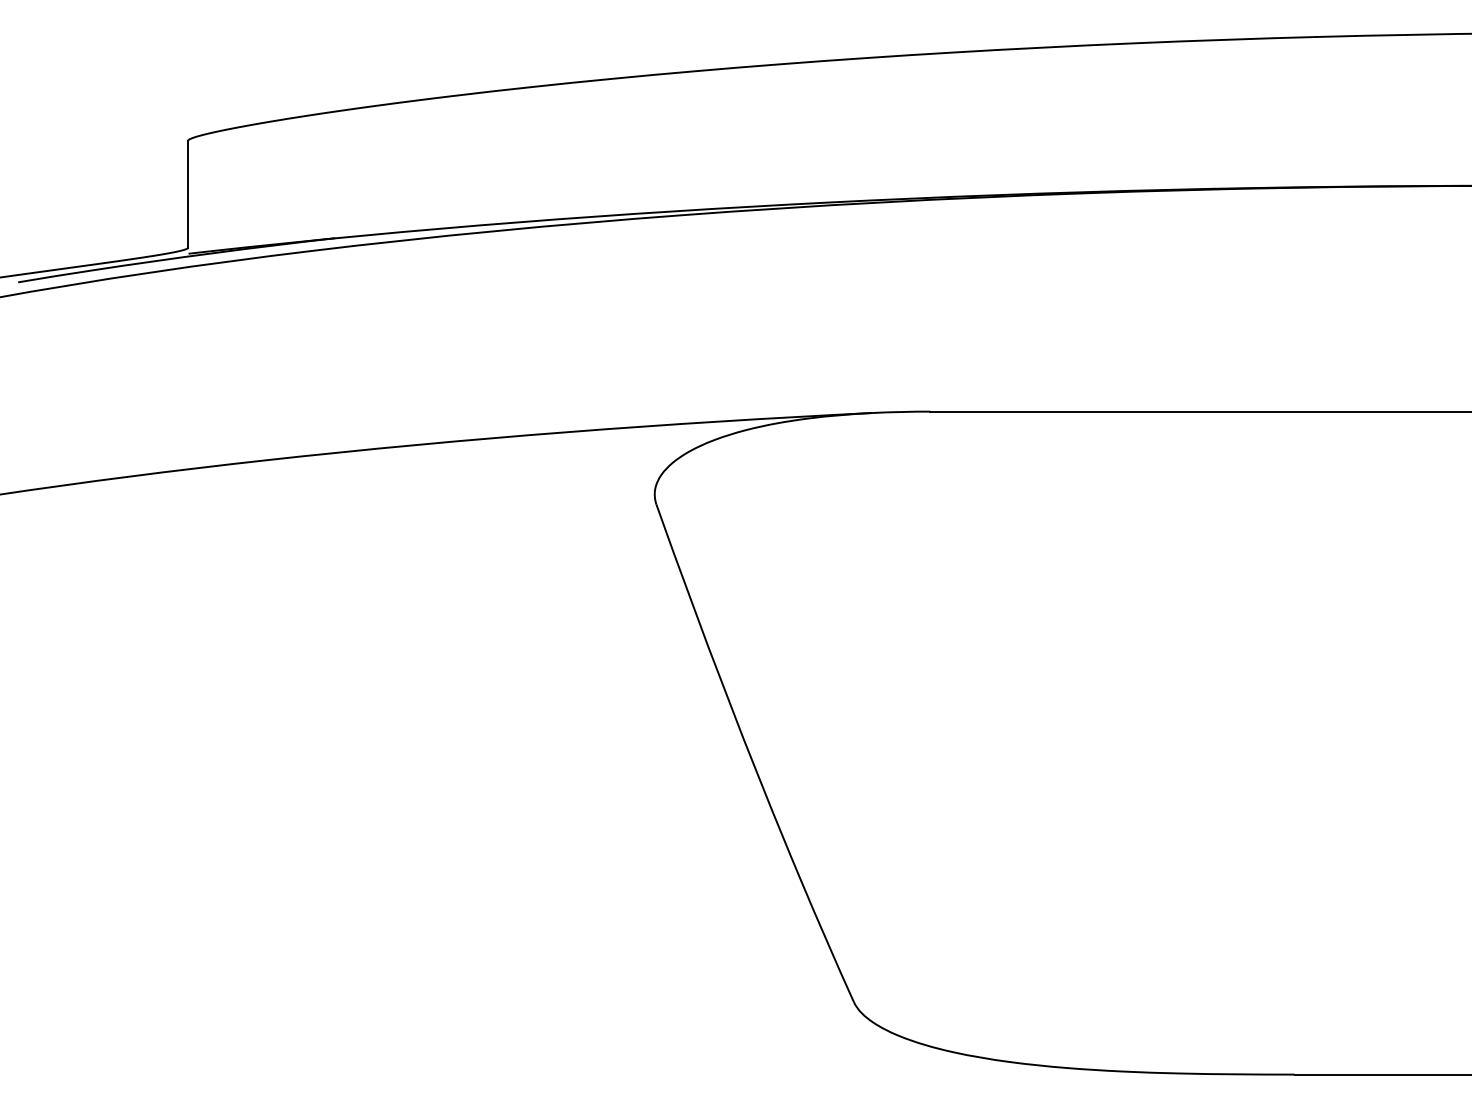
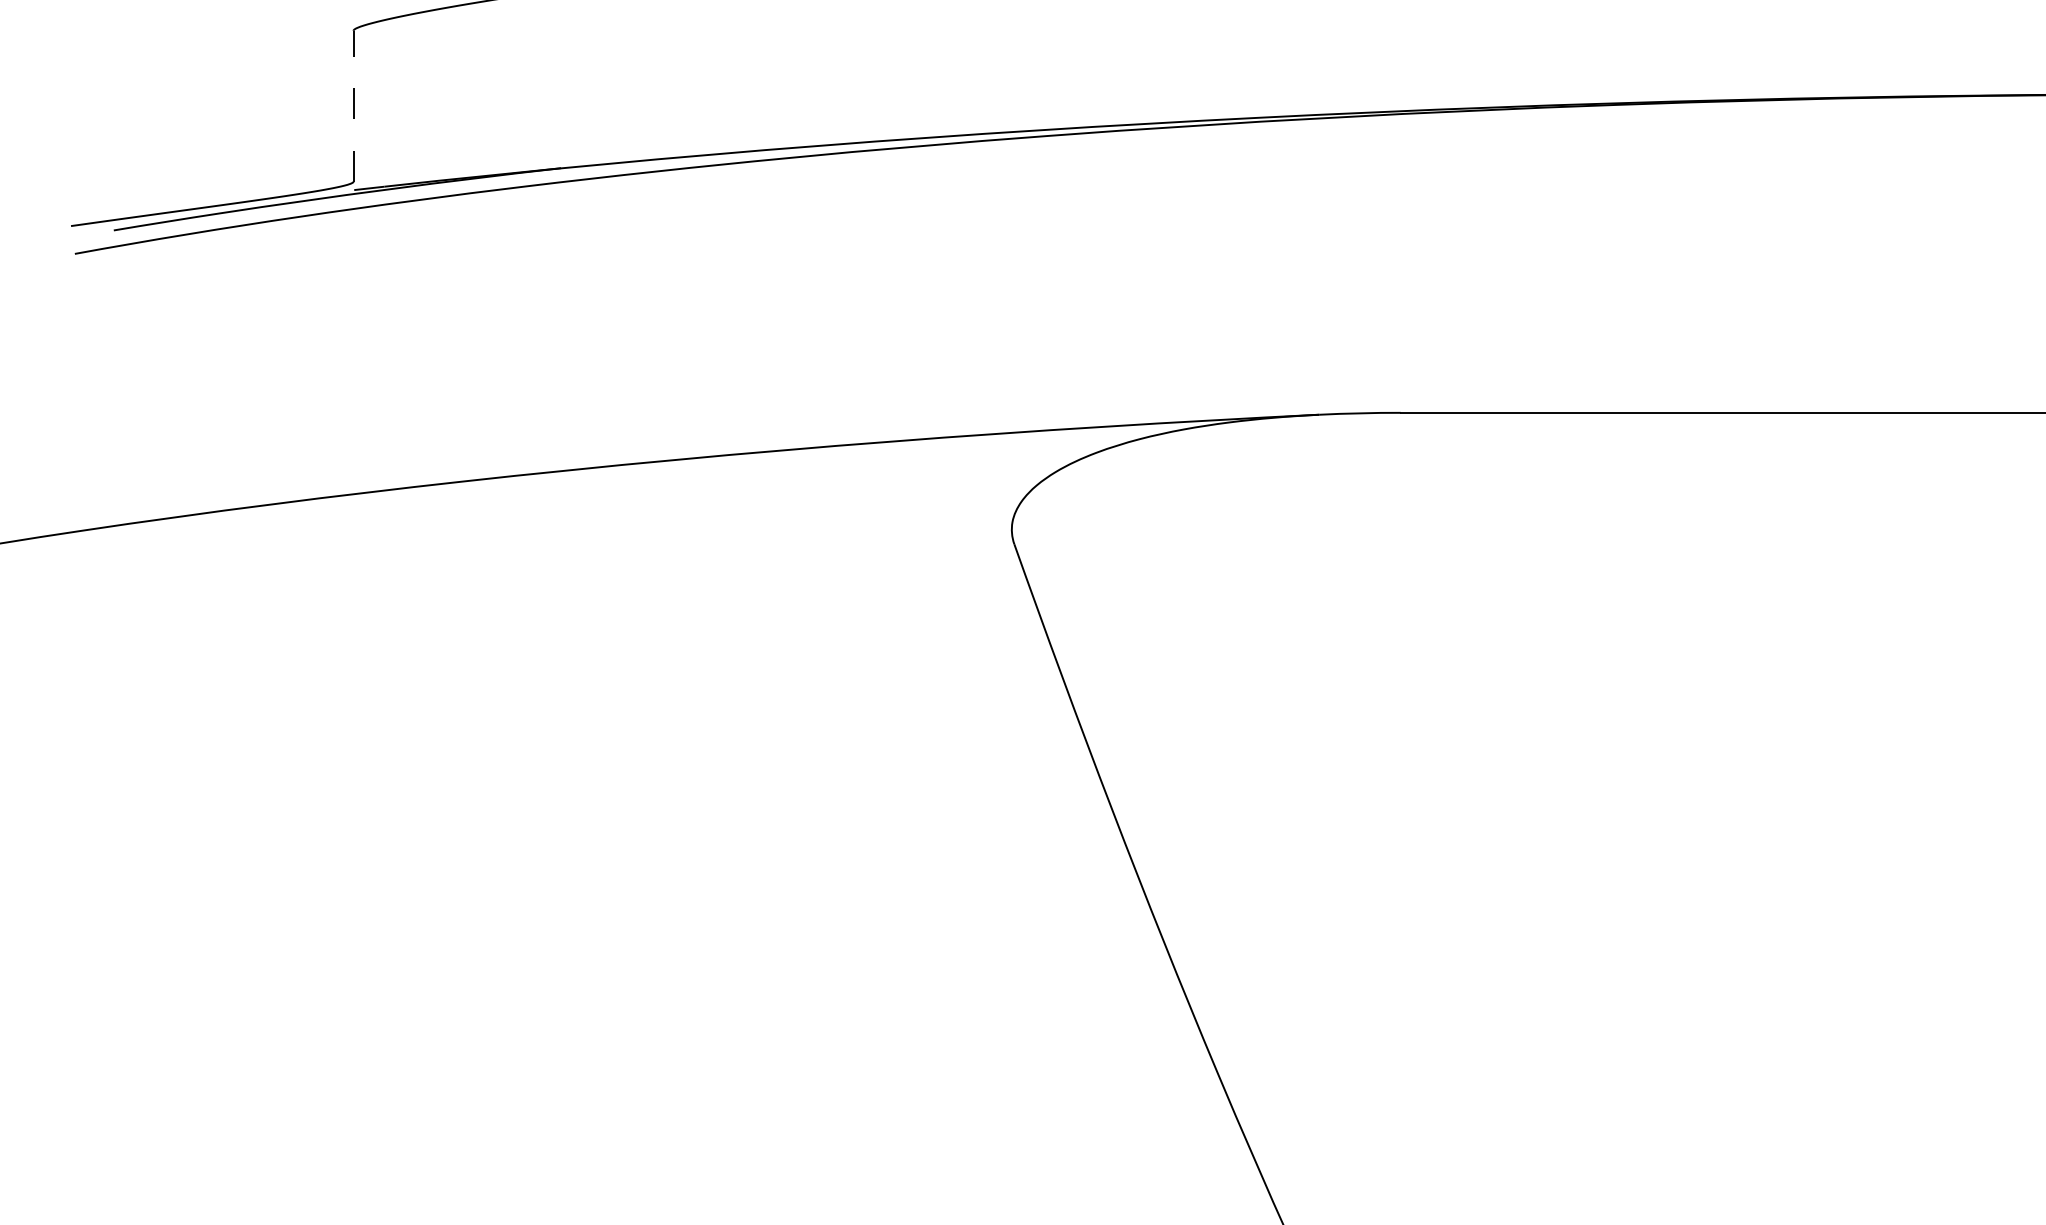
line: (188, 193) -> (354, 105), solid -> dashed

